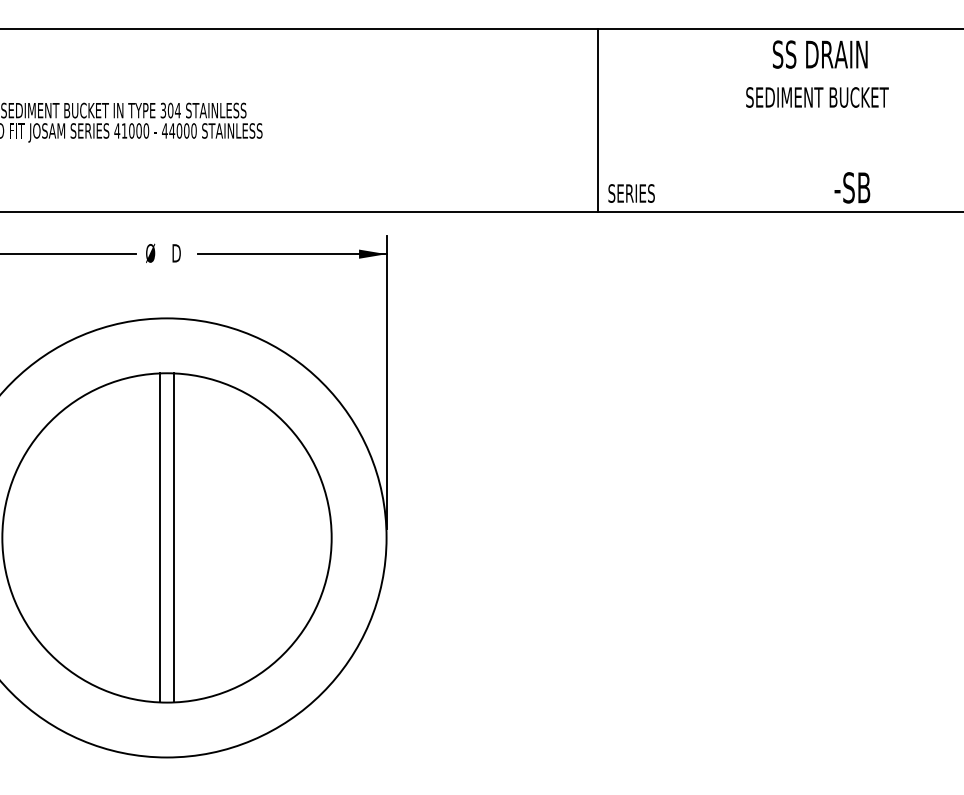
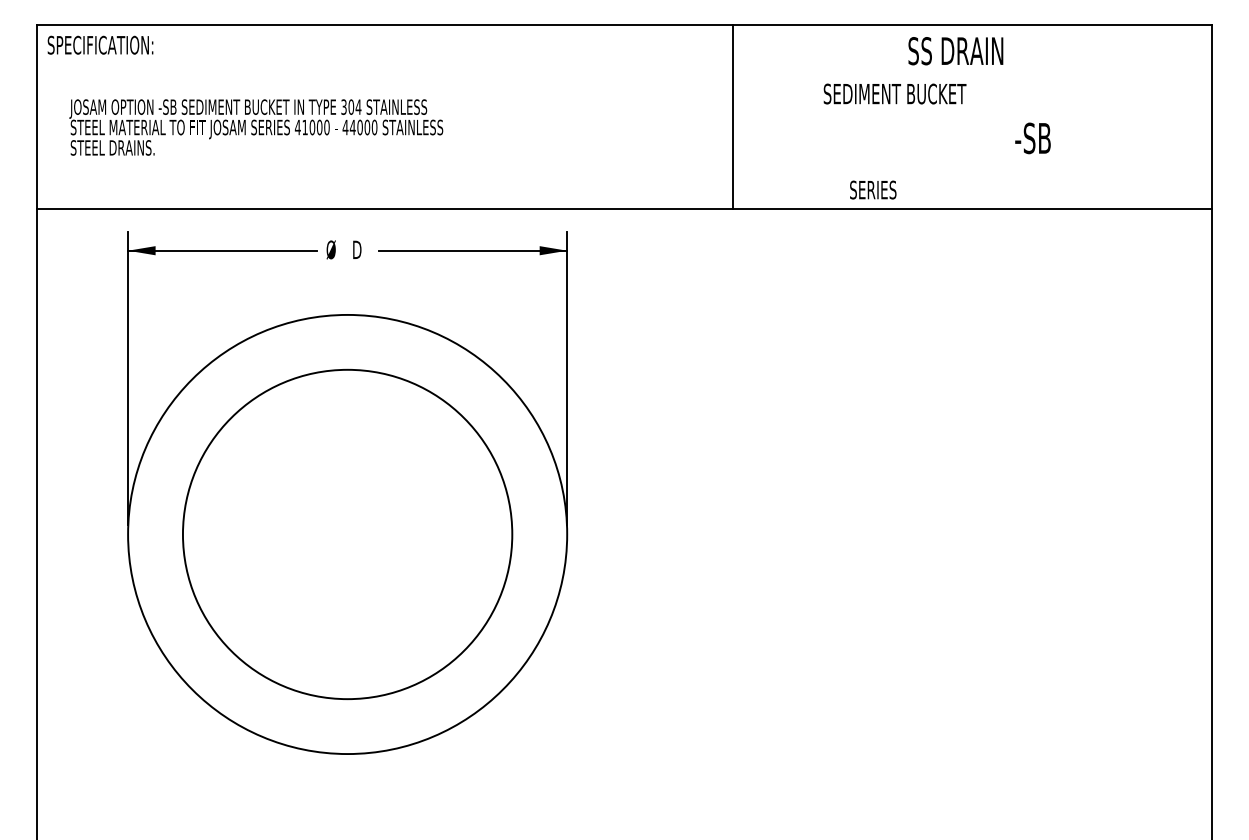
text: (819, 54) -> (955, 51), moved
text: (816, 96) -> (894, 93), moved
line: (597, 119) -> (733, 116), moved
text: (851, 187) -> (1032, 138), moved
text: (631, 192) -> (873, 189), moved
line: (159, 537) -> (340, 534), removed
line: (173, 537) -> (354, 534), removed

